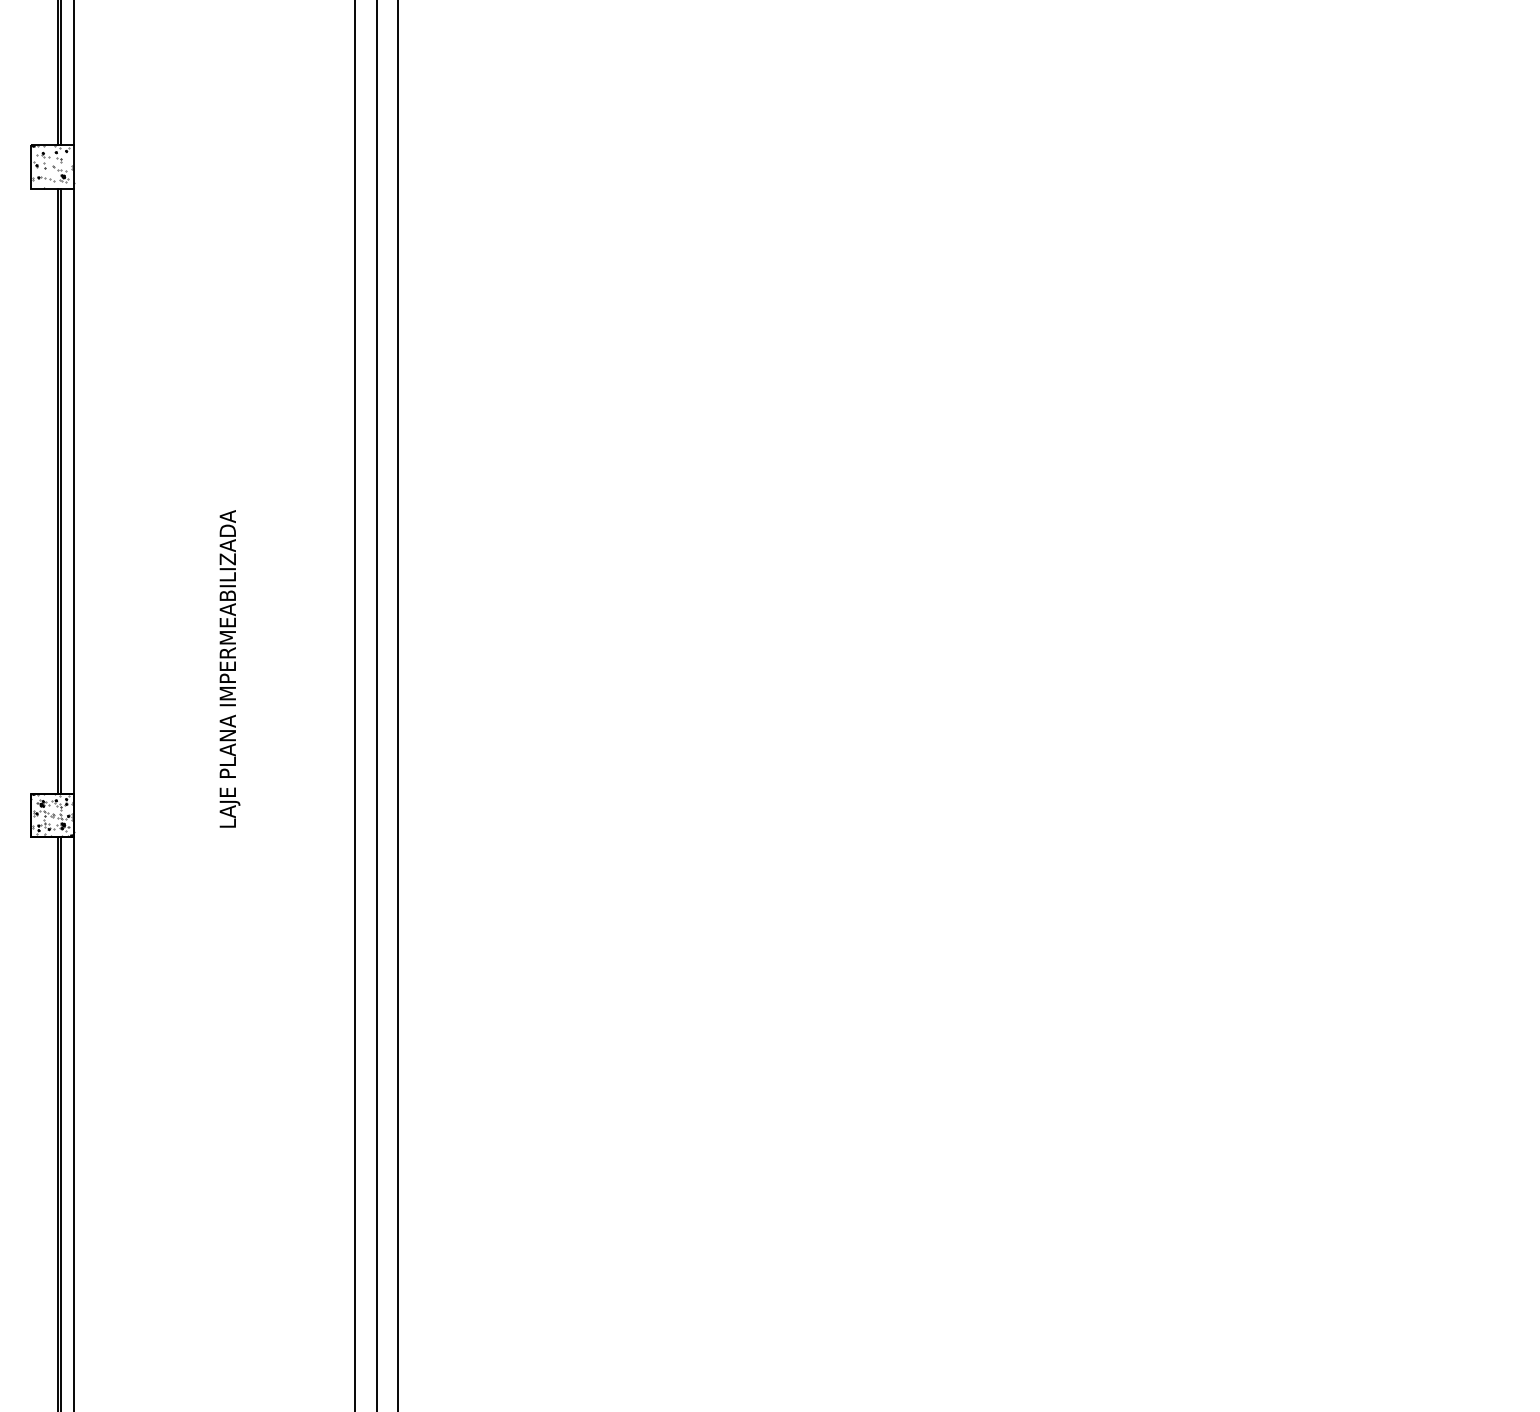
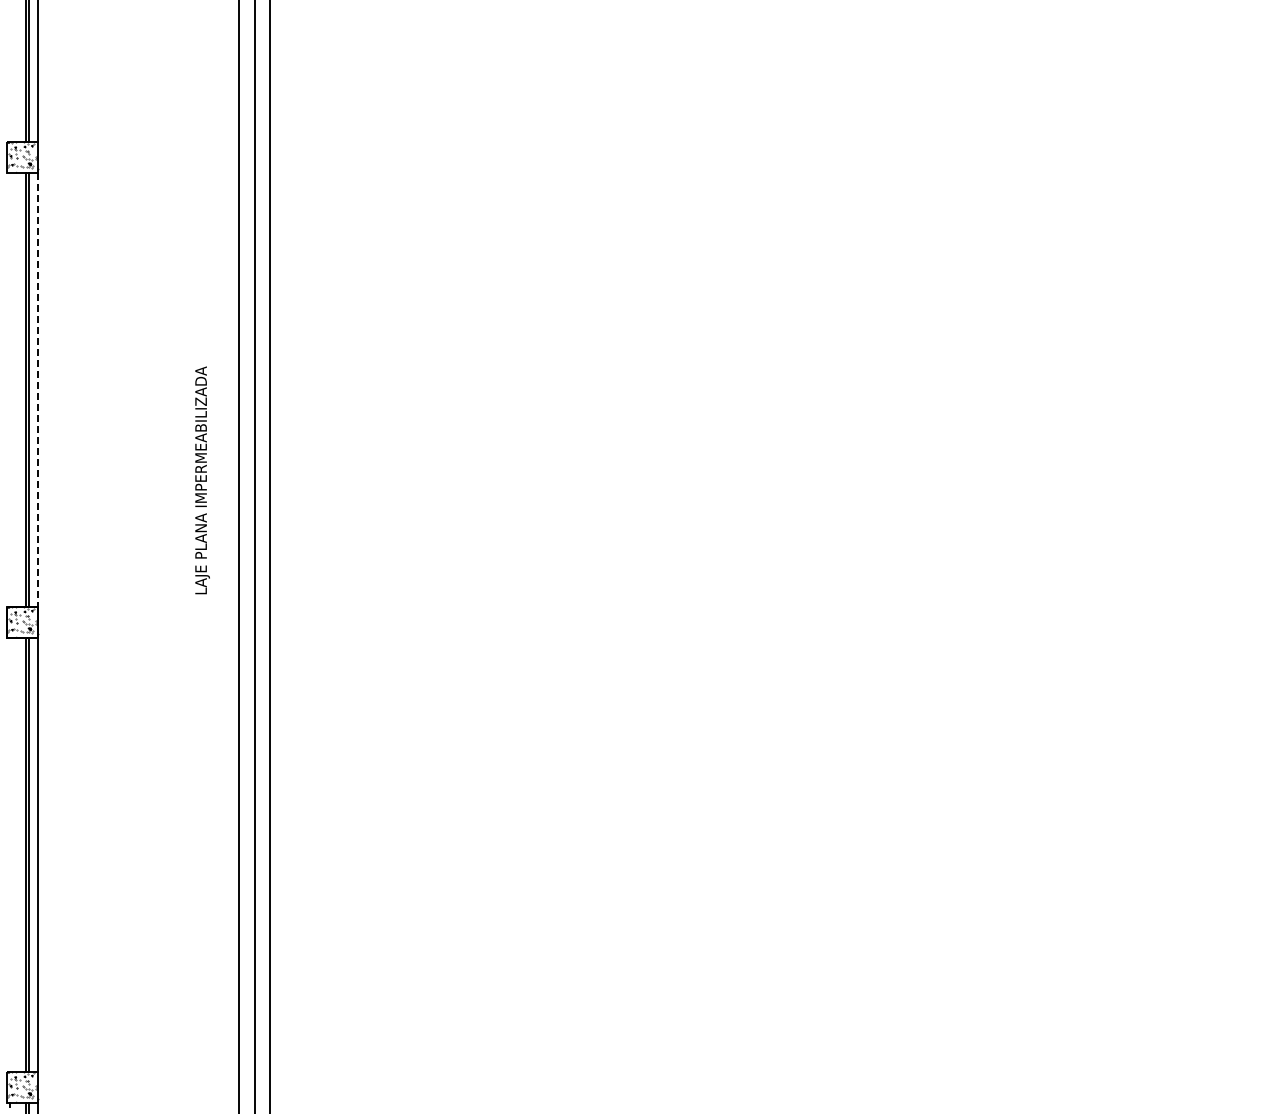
line: (75, 490) -> (38, 389), solid -> dashed
text: (229, 669) -> (202, 480), moved
hatch: (52, 814) -> (22, 621), removed

